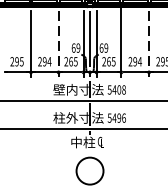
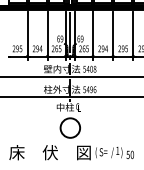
line: (58, 44) -> (47, 36), dashed -> solid
line: (149, 44) -> (113, 36), dashed -> solid

